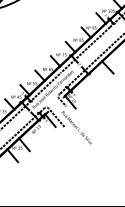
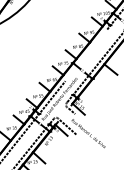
line: (85, 49) -> (86, 54), removed

